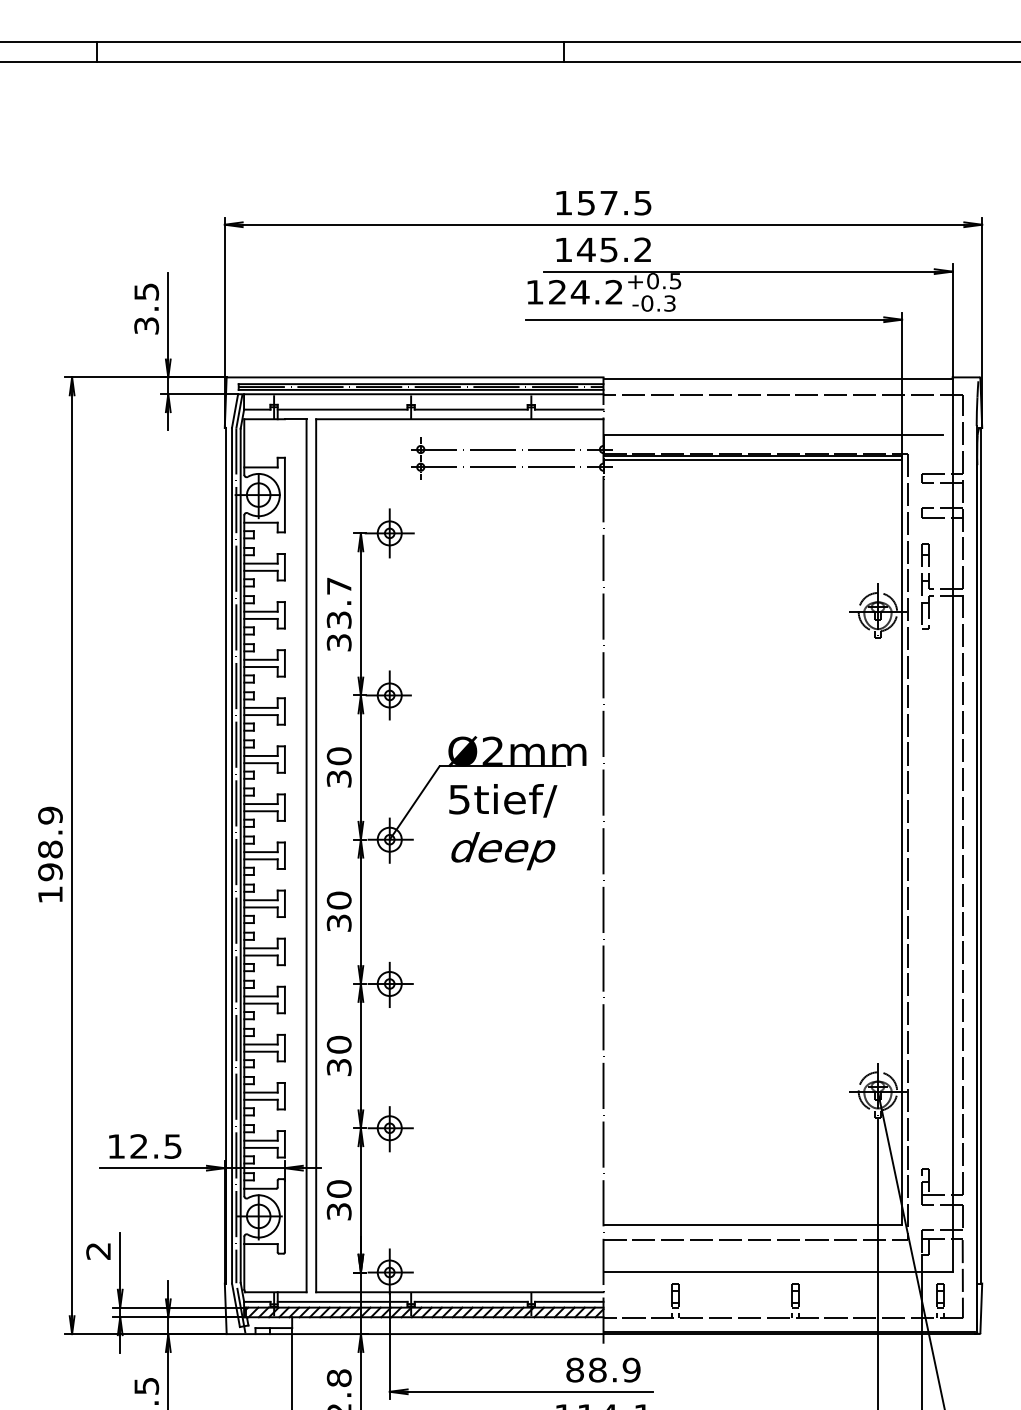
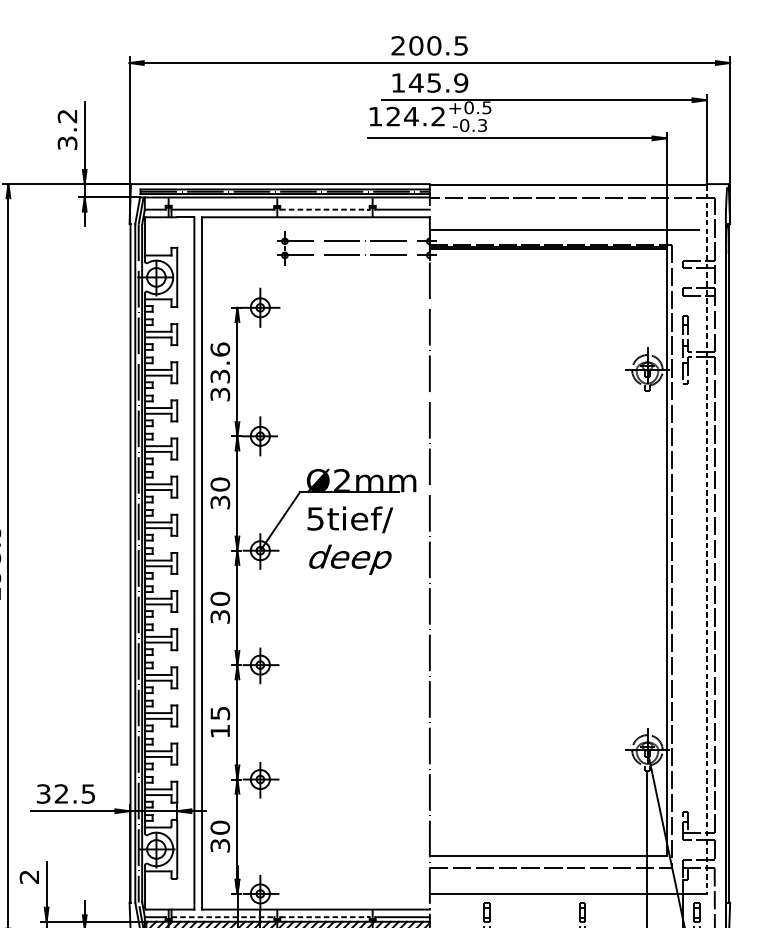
text: (586, 202) -> (416, 45), 157.5 -> 200.5
text: (642, 249) -> (460, 82), 145.2 -> 145.9
text: (146, 291) -> (67, 115), 3.5 -> 3.2
line: (471, 409) -> (325, 209), solid -> dashed
text: (338, 585) -> (219, 349), 33.7 -> 33.6
line: (952, 825) -> (706, 539), solid -> dashed
text: (338, 1055) -> (219, 721), 30 -> 15
text: (116, 1146) -> (43, 793), 12.5 -> 32.5
line: (342, 1301) -> (222, 916), solid -> dashed
line: (471, 1301) -> (325, 916), solid -> dashed

